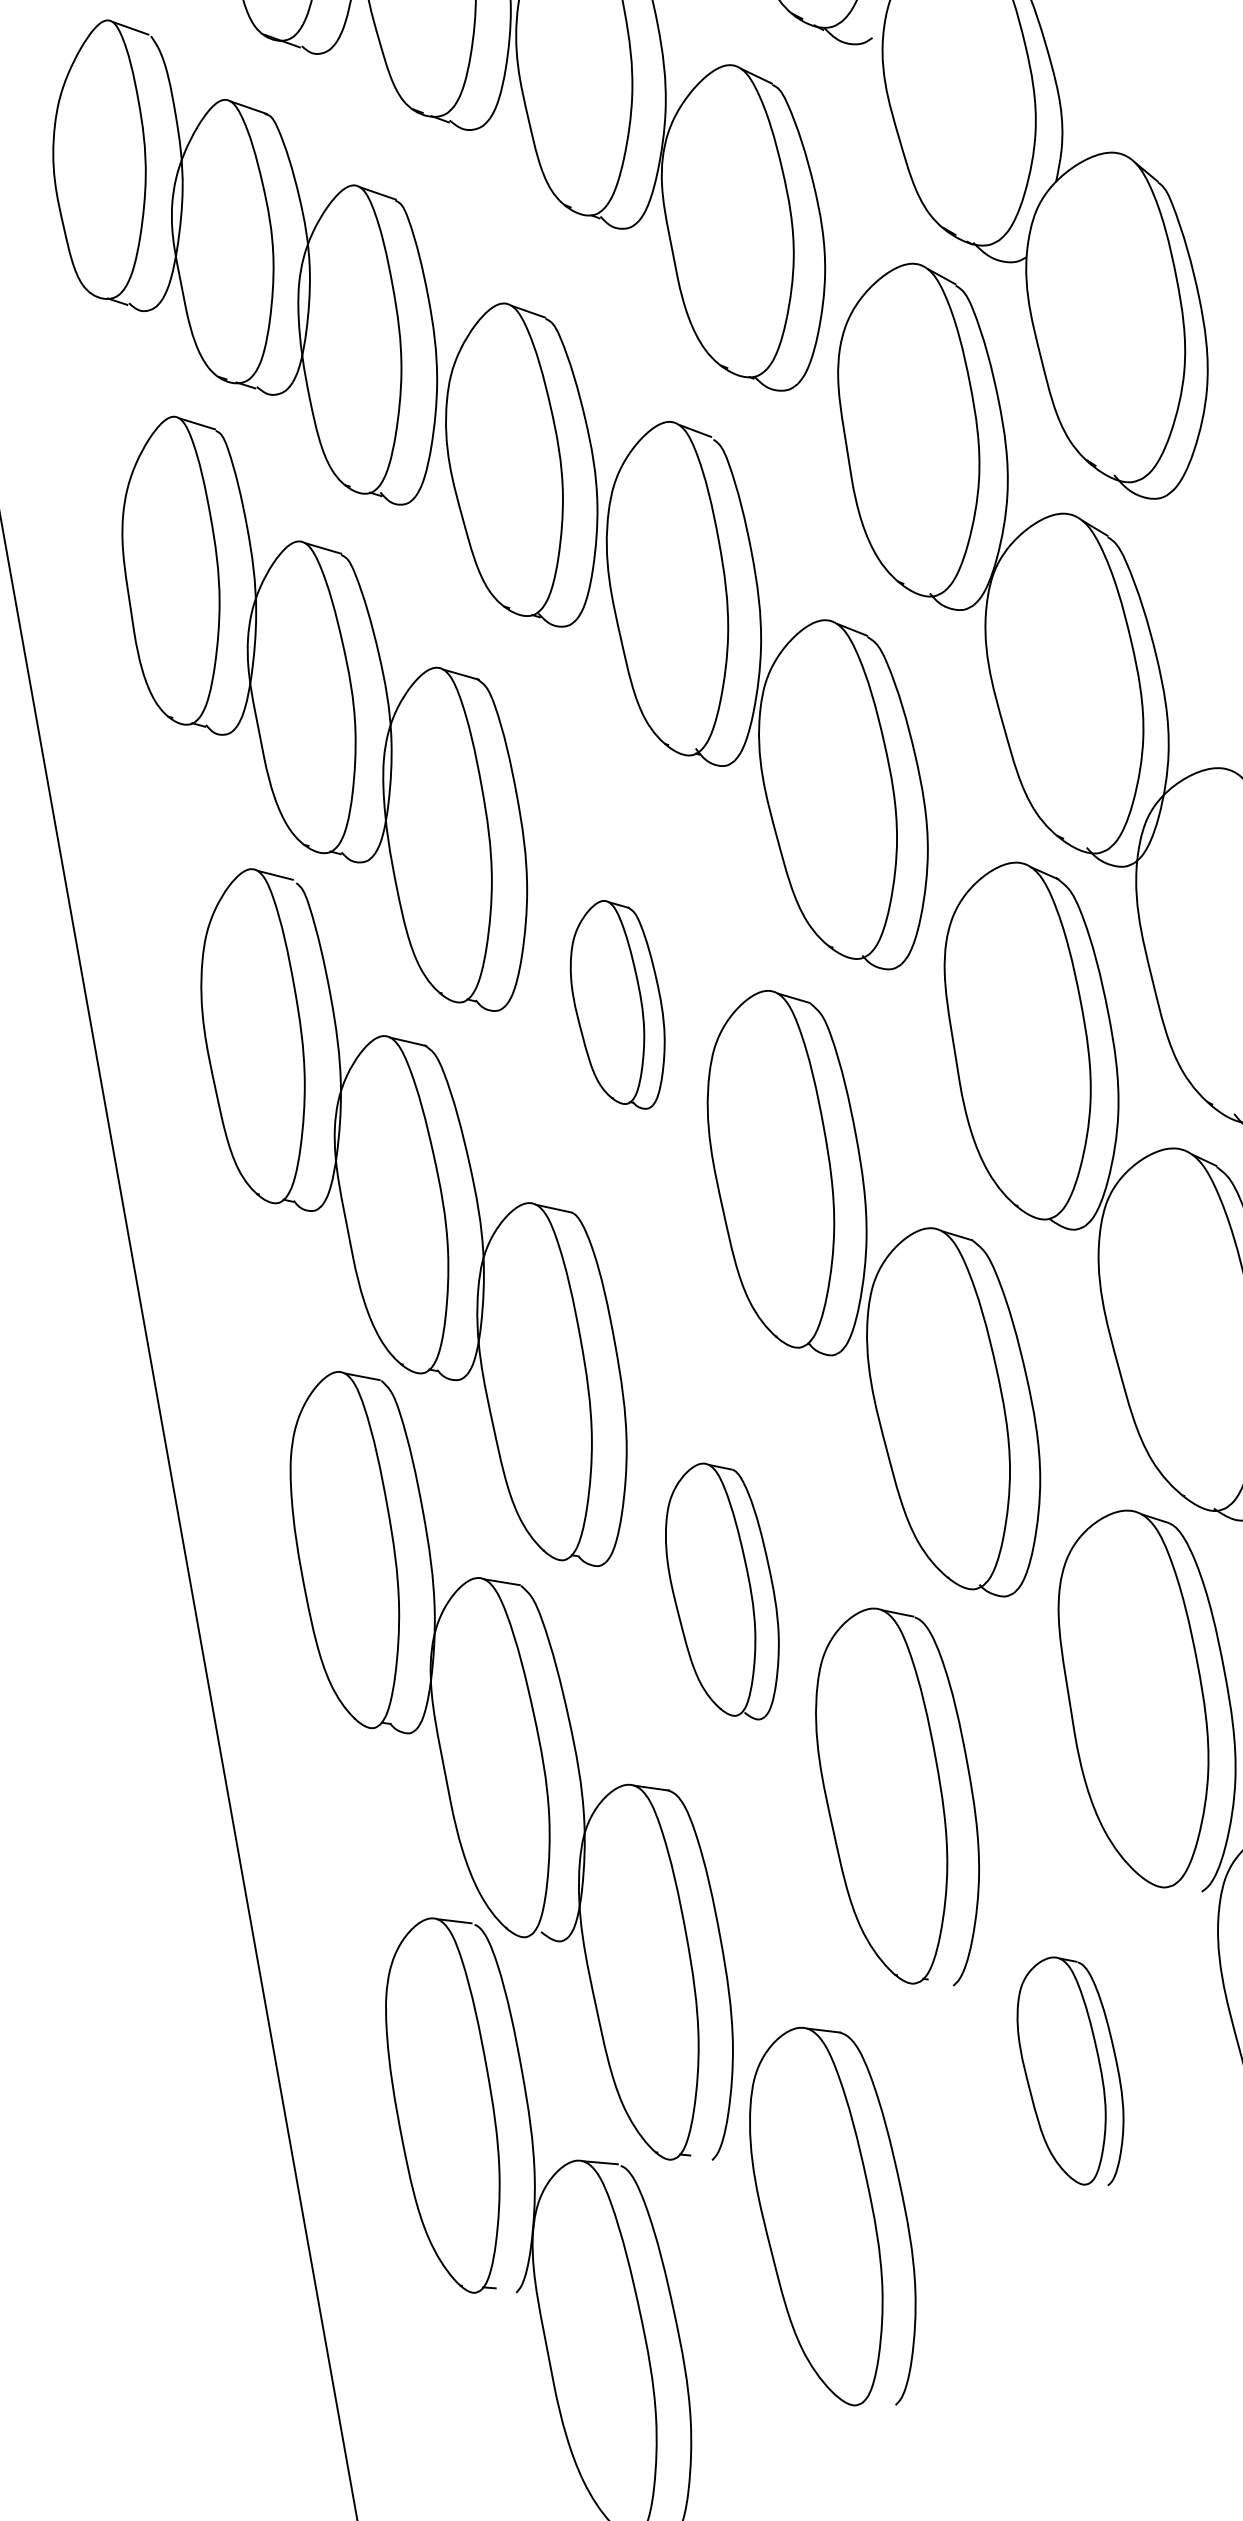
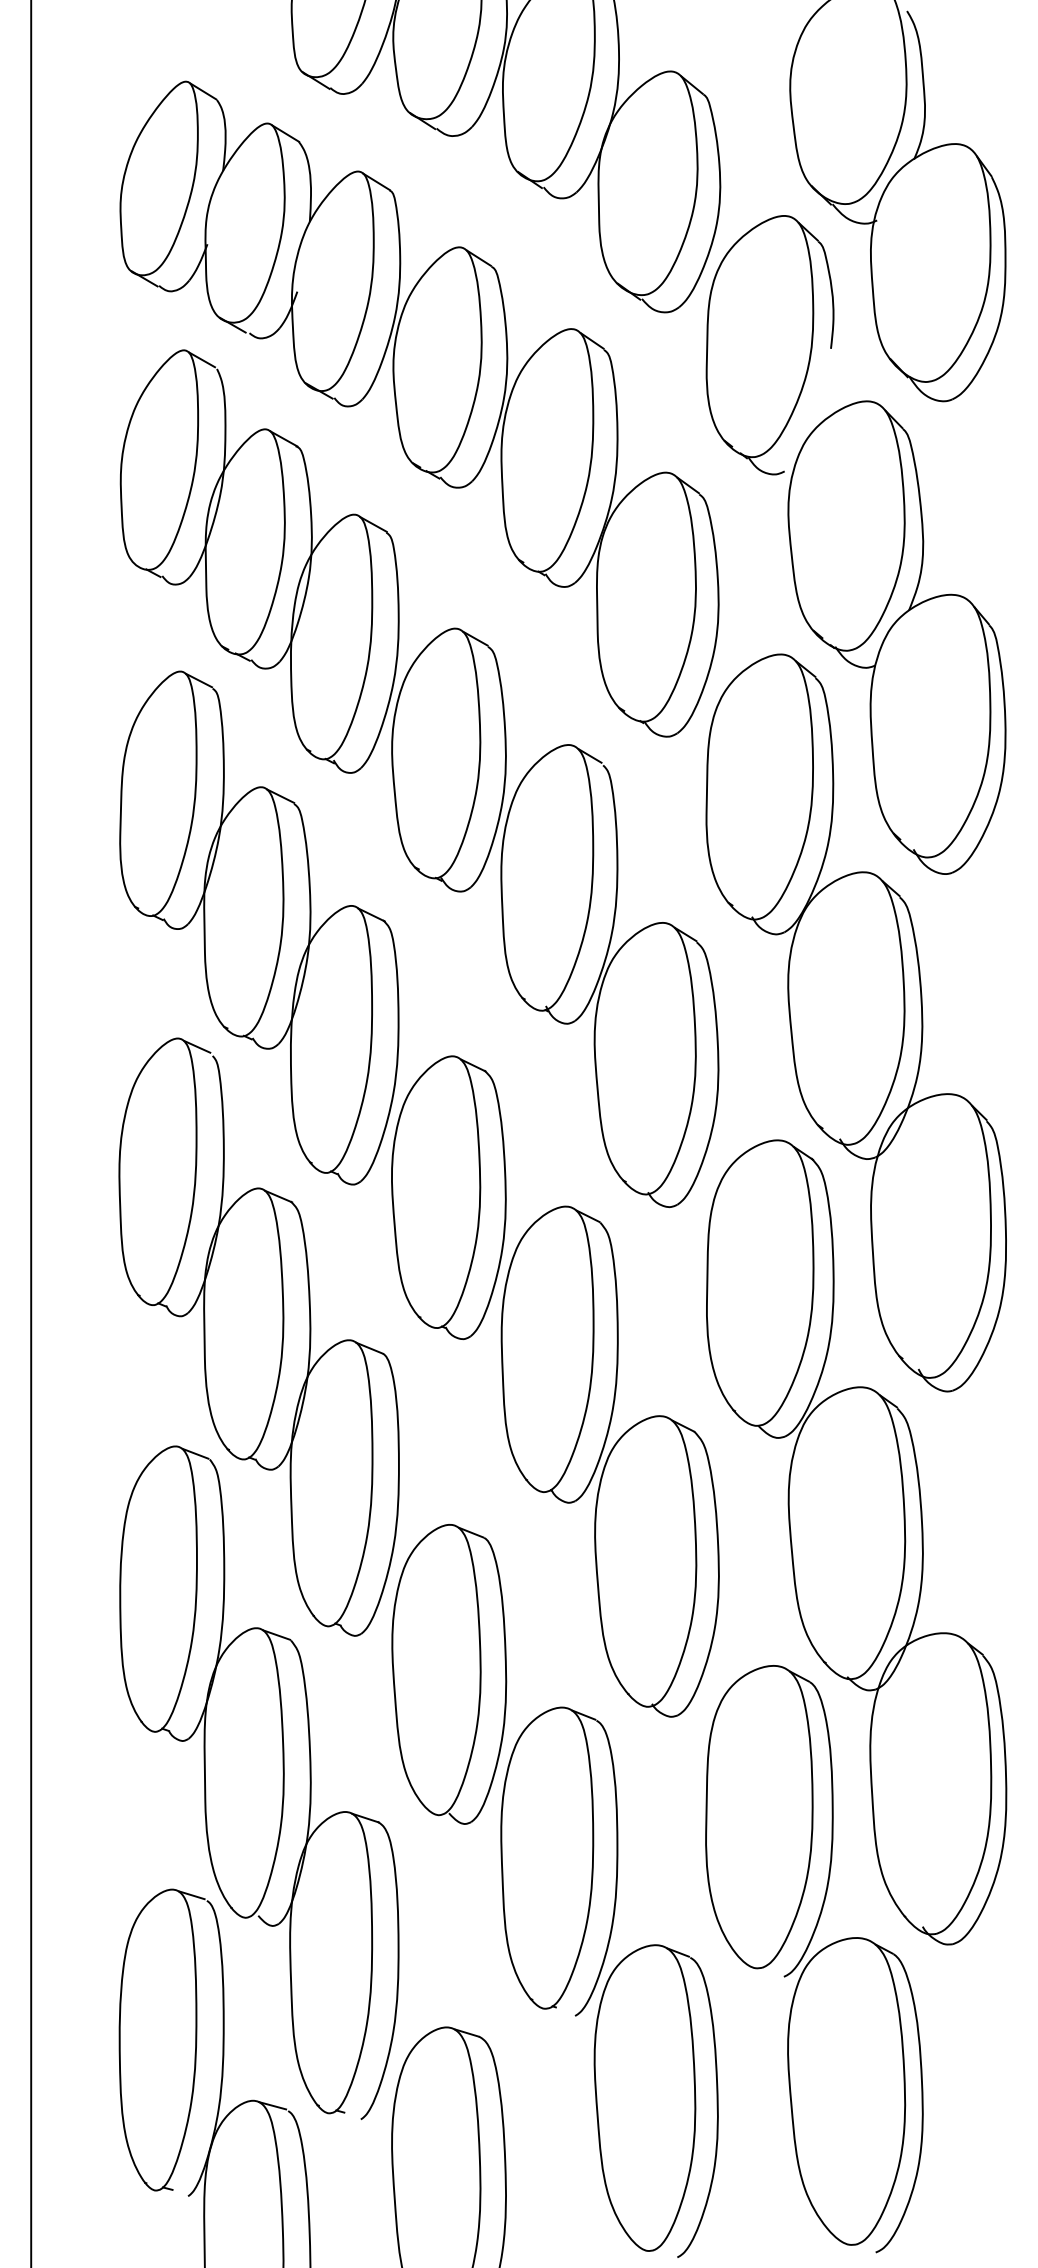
part: (617, 1005) -> (448, 1197), size x1.67
part: (723, 1592) -> (449, 1674), size x1.43
part: (1070, 2072) -> (655, 2100), size x1.67

